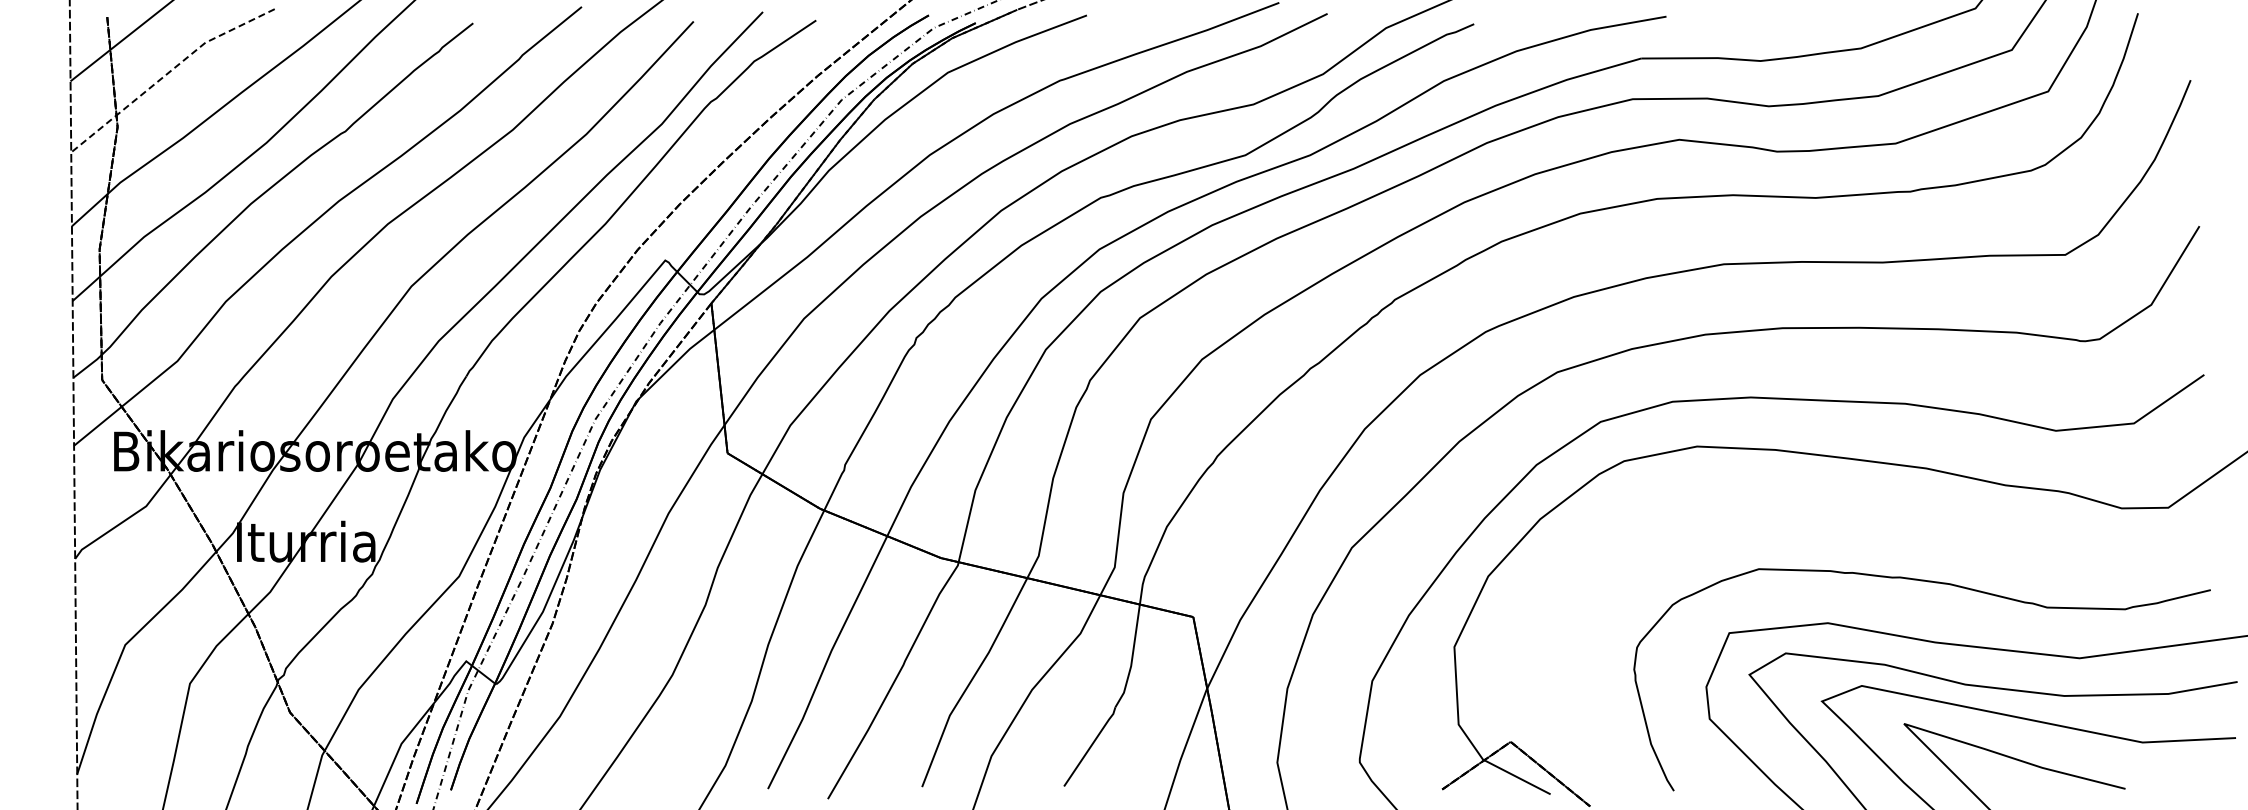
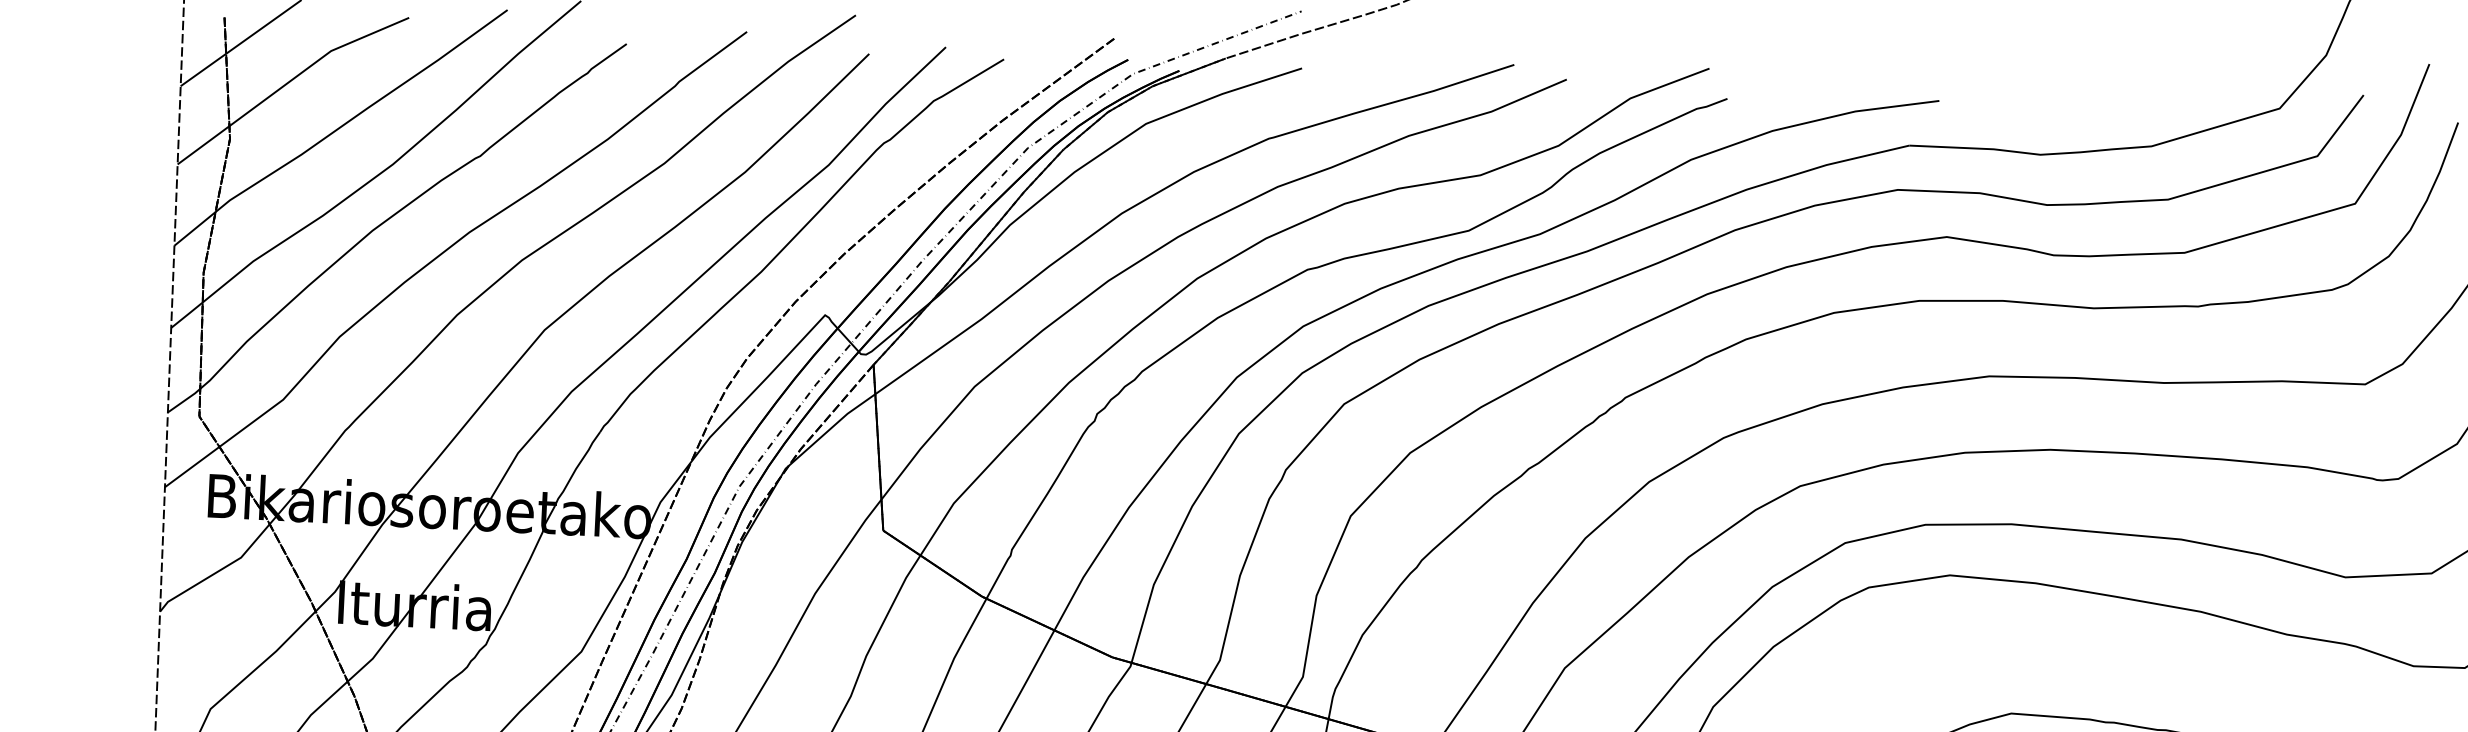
line: (168, 73) -> (288, 82), dashed -> solid

